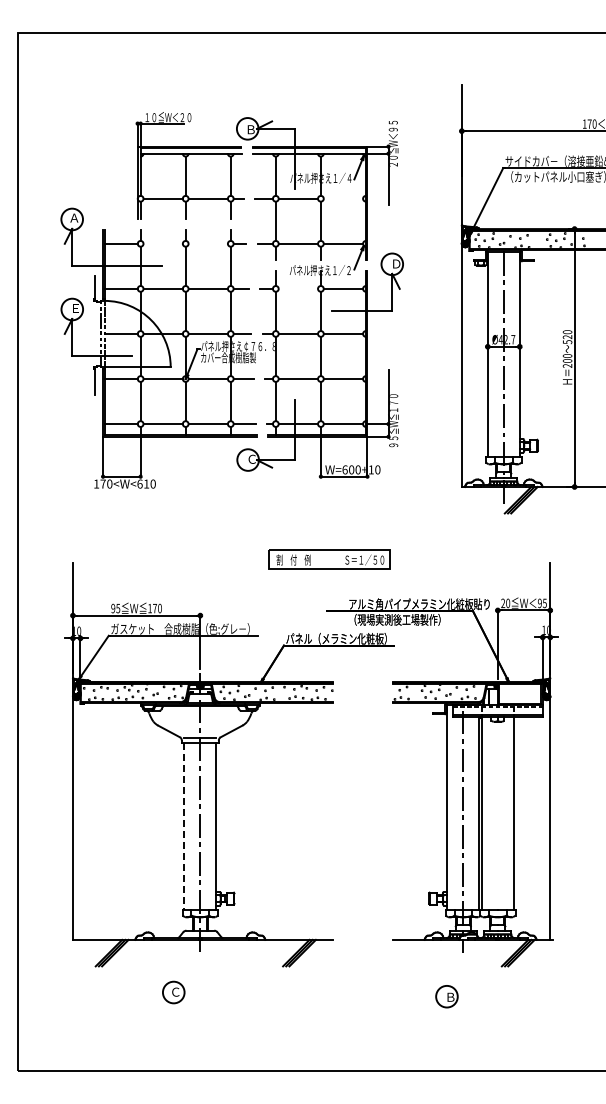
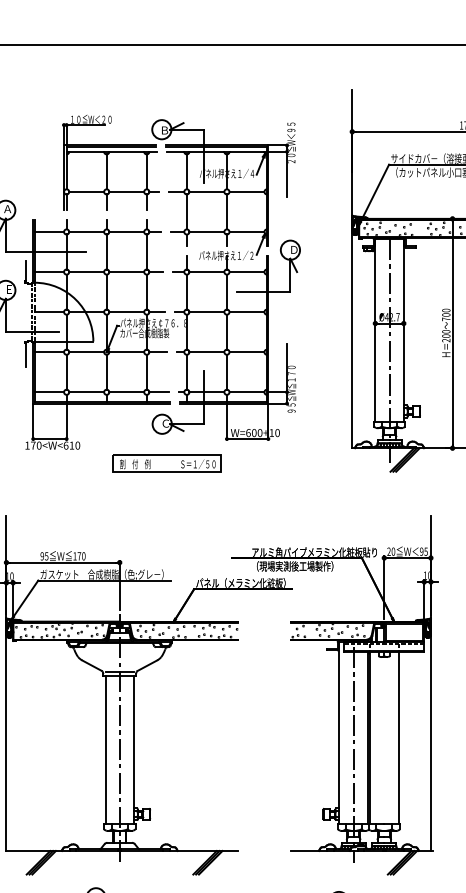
line: (343, 198) -> (247, 191), added
line: (162, 243) -> (86, 231), added
line: (207, 243) -> (126, 231), added
line: (298, 288) -> (207, 271), added
text: (567, 339) -> (446, 317), 520 -> 700
part: (329, 559) -> (167, 463), moved
line: (184, 826) -> (105, 750), dashed -> solid

